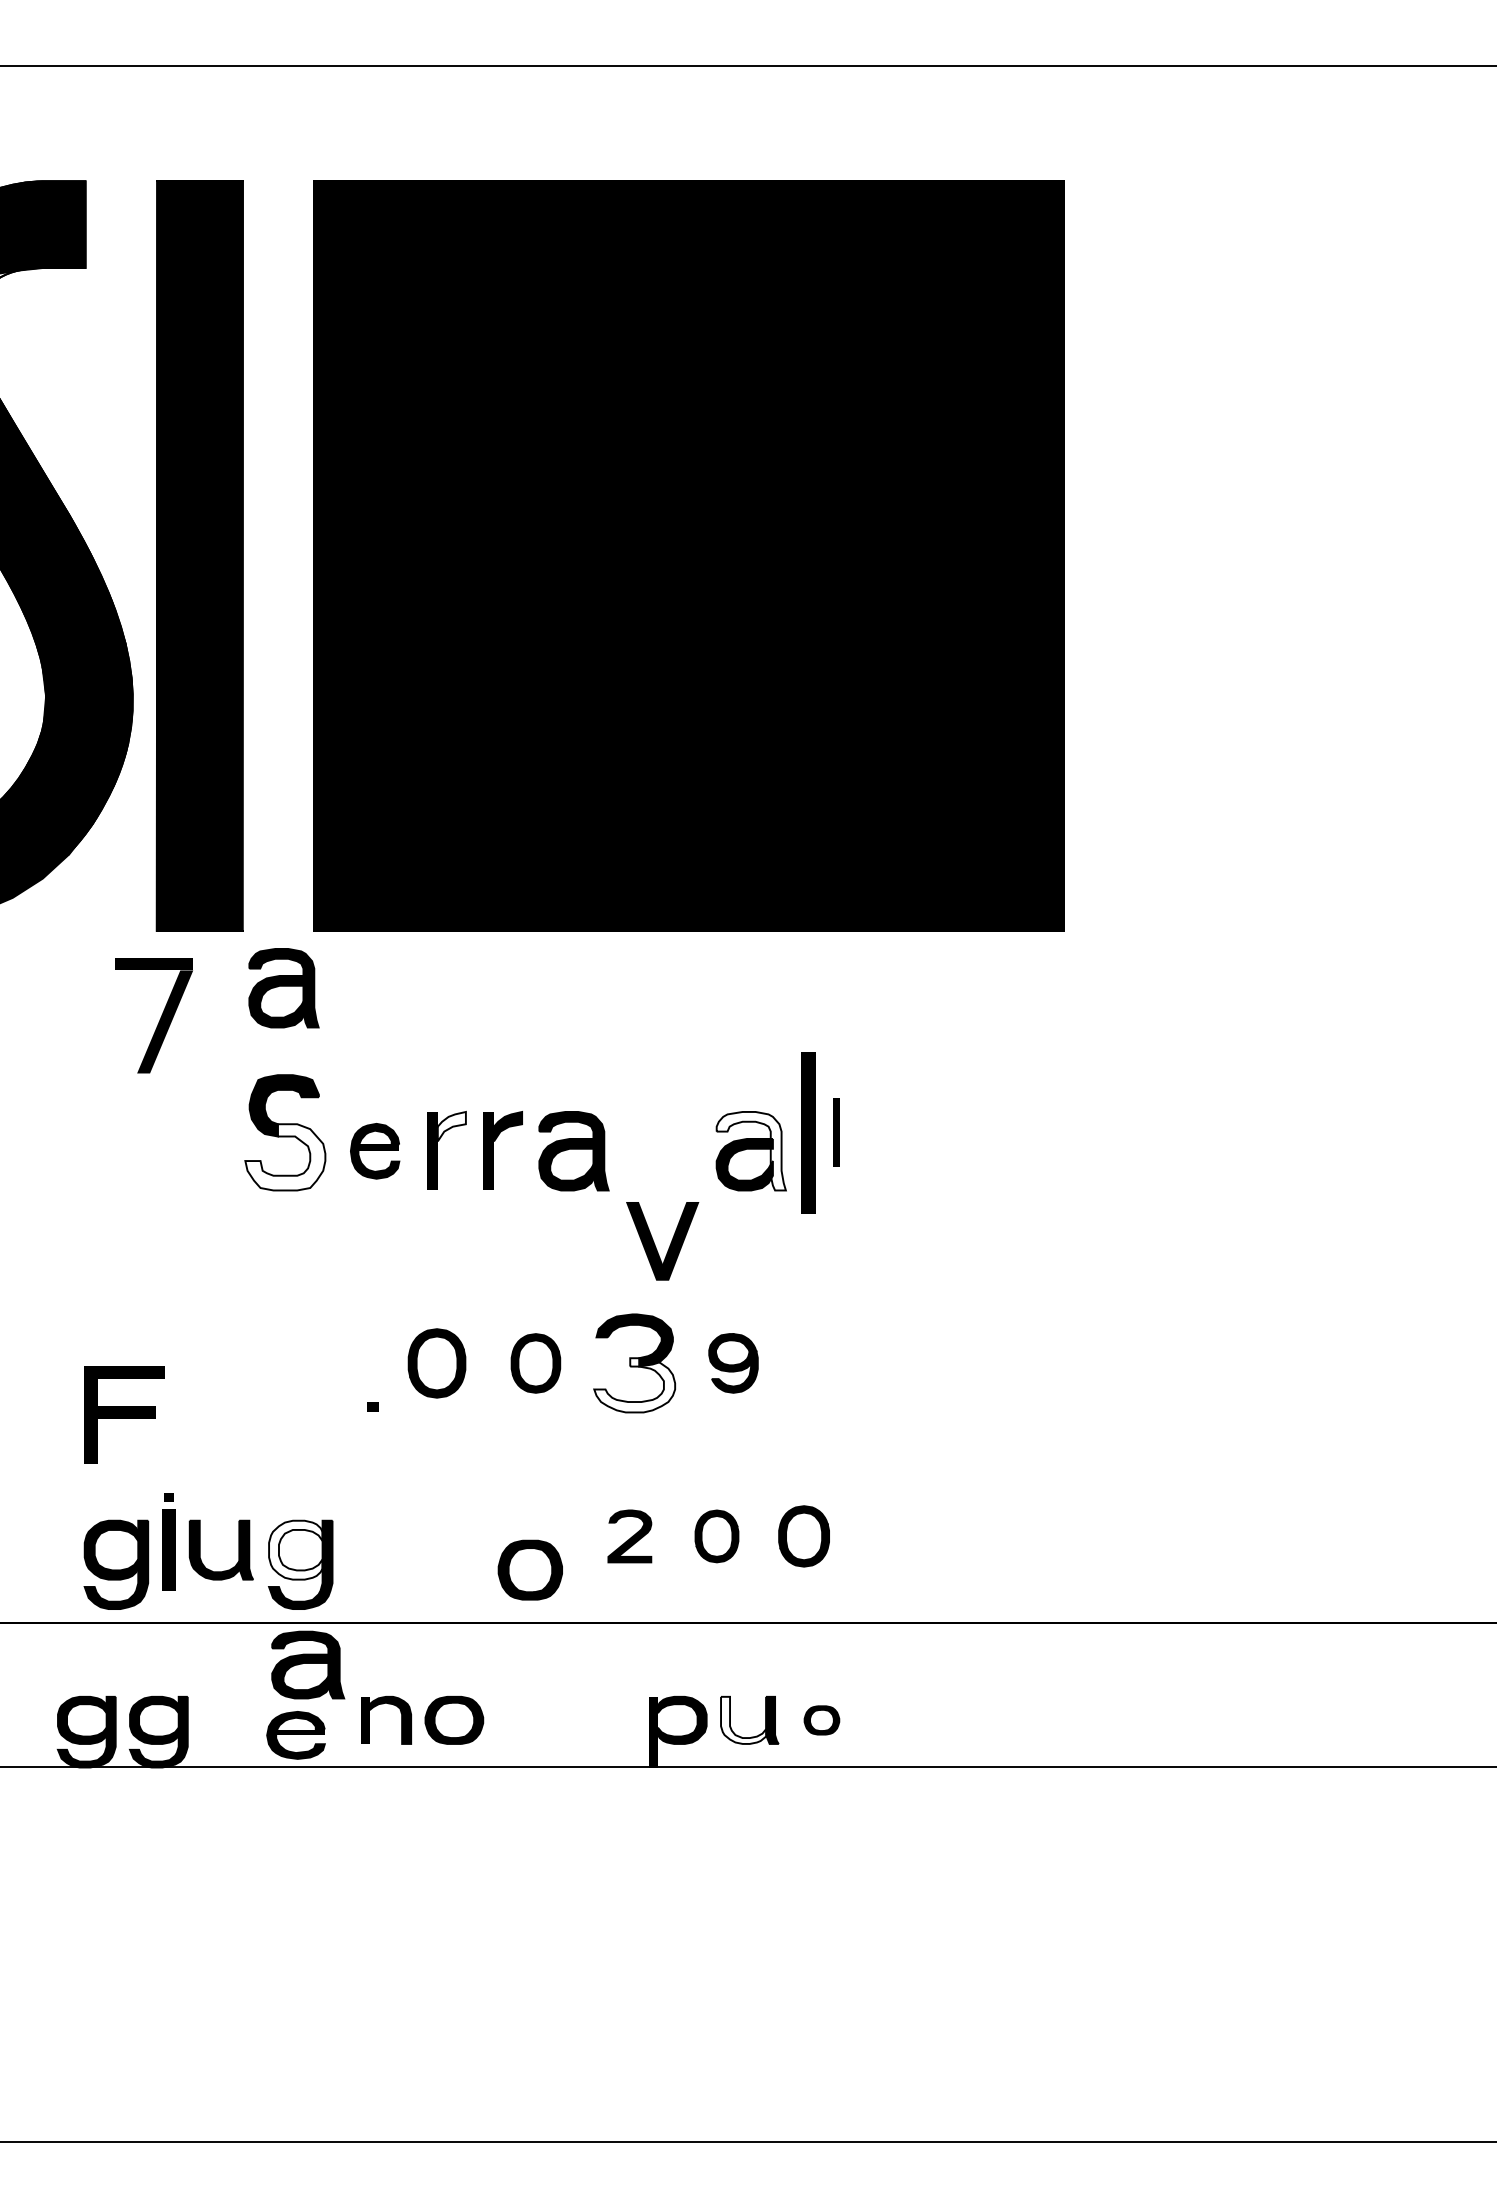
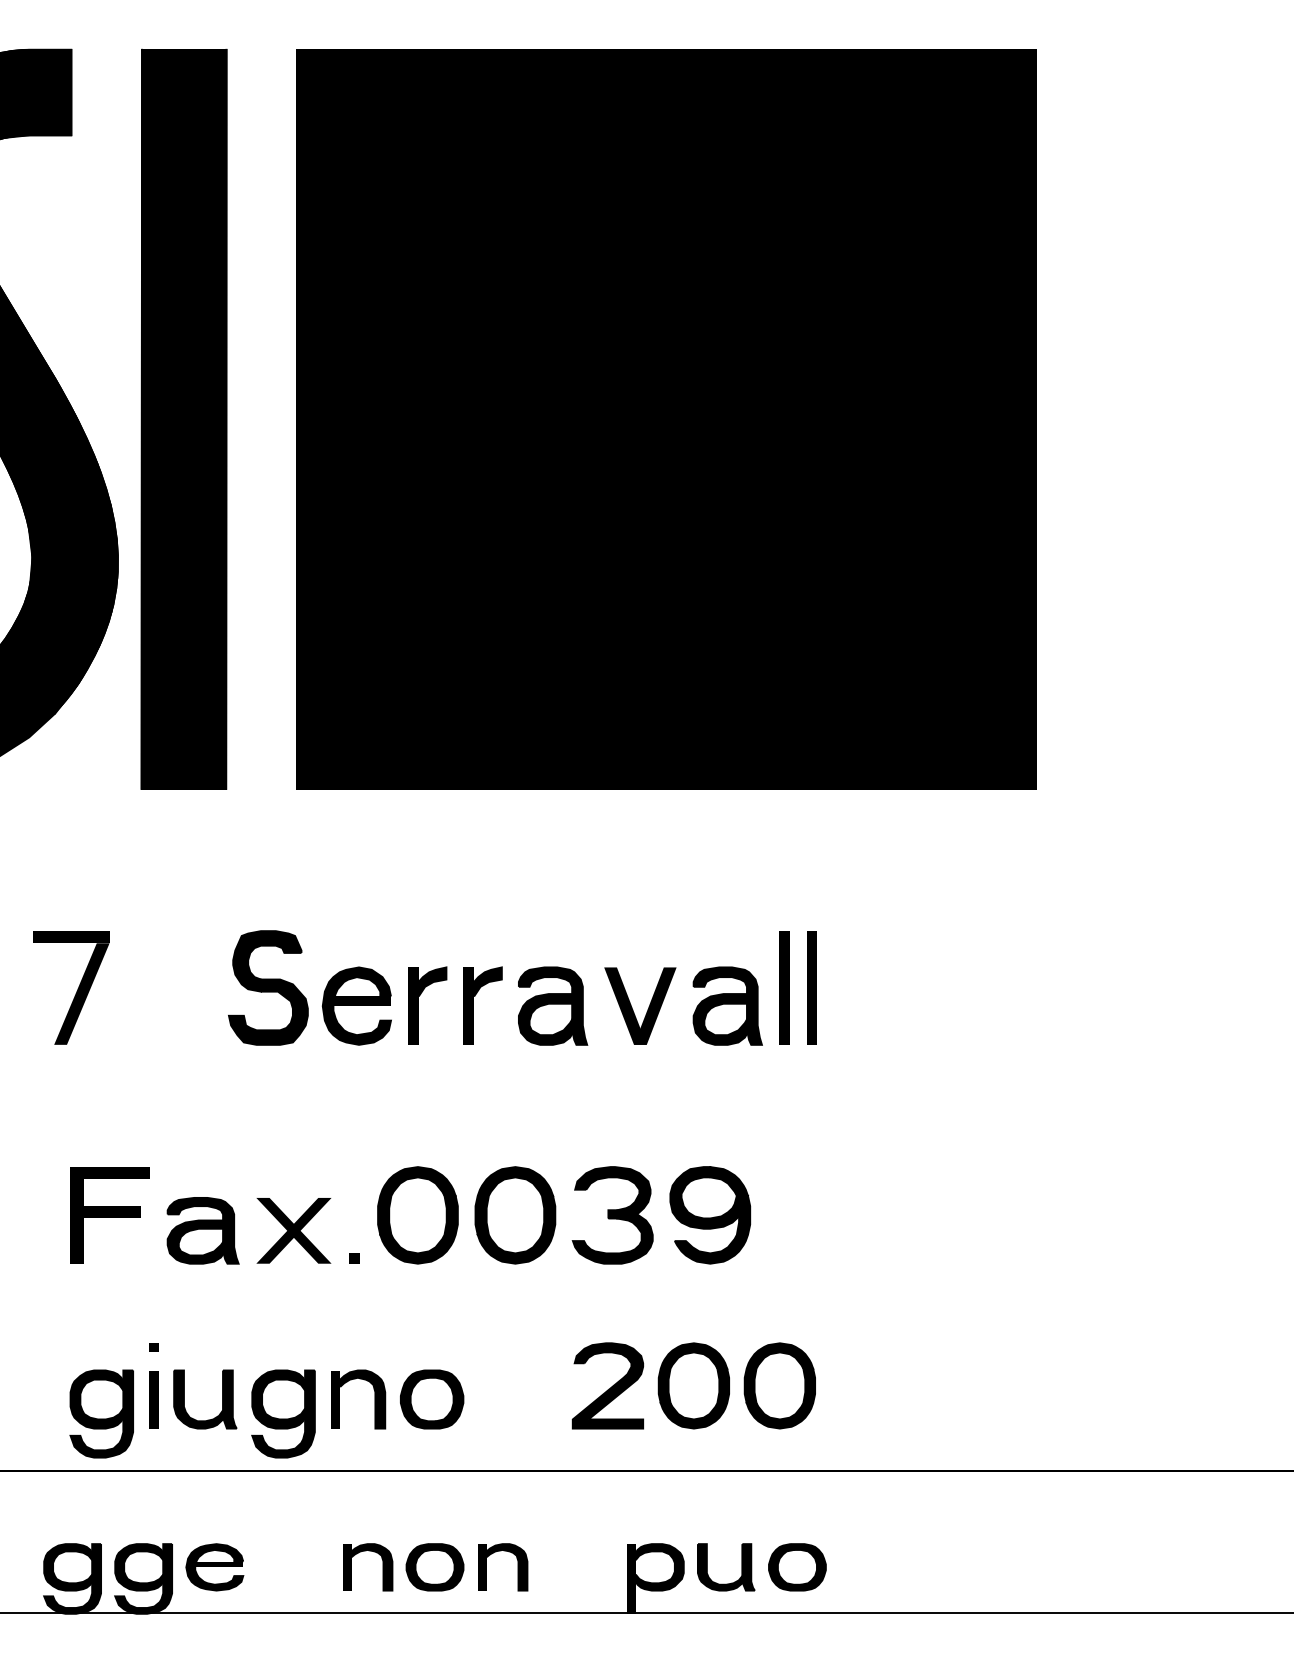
part: (283, 988) -> (266, 845), removed
part: (159, 1019) -> (76, 991), moved
fill: (451, 1126) -> (432, 981), added
part: (808, 1132) -> (784, 987), size x0.71
part: (836, 1132) -> (811, 987), size x1.67
fill: (750, 1150) -> (727, 1005), added
part: (374, 1151) -> (356, 1006), size x1.43
fill: (285, 1157) -> (268, 1012), added
part: (655, 1244) -> (633, 1009), moved
part: (436, 1363) -> (417, 1215), size x1.43
part: (535, 1363) -> (515, 1215), size x1.67
part: (733, 1363) -> (710, 1215), size x1.67
part: (310, 1378) -> (293, 1230), added
fill: (634, 1385) -> (612, 1237), added
part: (124, 1414) -> (109, 1214), moved
part: (629, 1536) -> (607, 1386), size x1.67
part: (716, 1536) -> (693, 1386), size x1.67
part: (803, 1536) -> (779, 1386), size x1.43
fill: (295, 1549) -> (278, 1398), added
part: (393, 1549) -> (375, 1398), added
part: (168, 1550) -> (153, 1399), size x0.71
part: (529, 1569) -> (431, 1398), moved
part: (308, 1664) -> (203, 1230), moved
fill: (744, 1719) -> (721, 1566), added
part: (538, 1720) -> (517, 1567), added
part: (821, 1720) -> (797, 1567), size x1.67
part: (295, 1735) -> (214, 1567), moved

